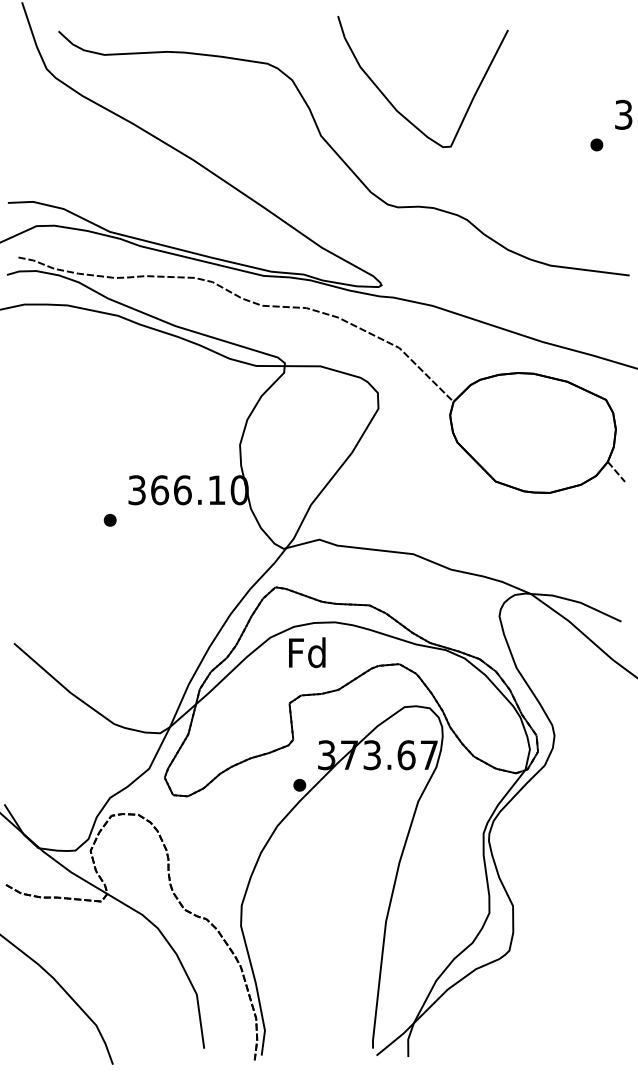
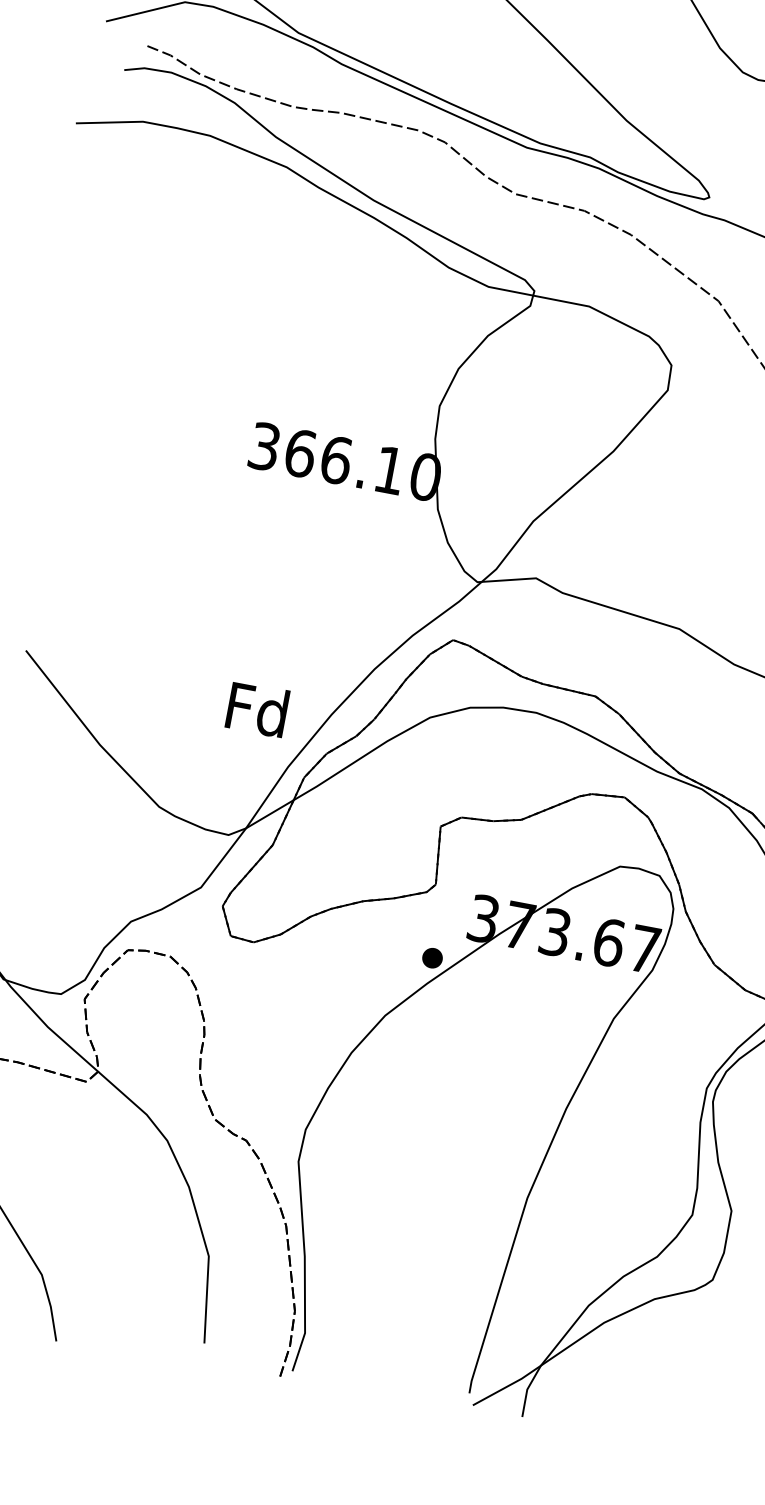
part: (109, 520) -> (212, 485), removed
text: (307, 652) -> (257, 709), moved

